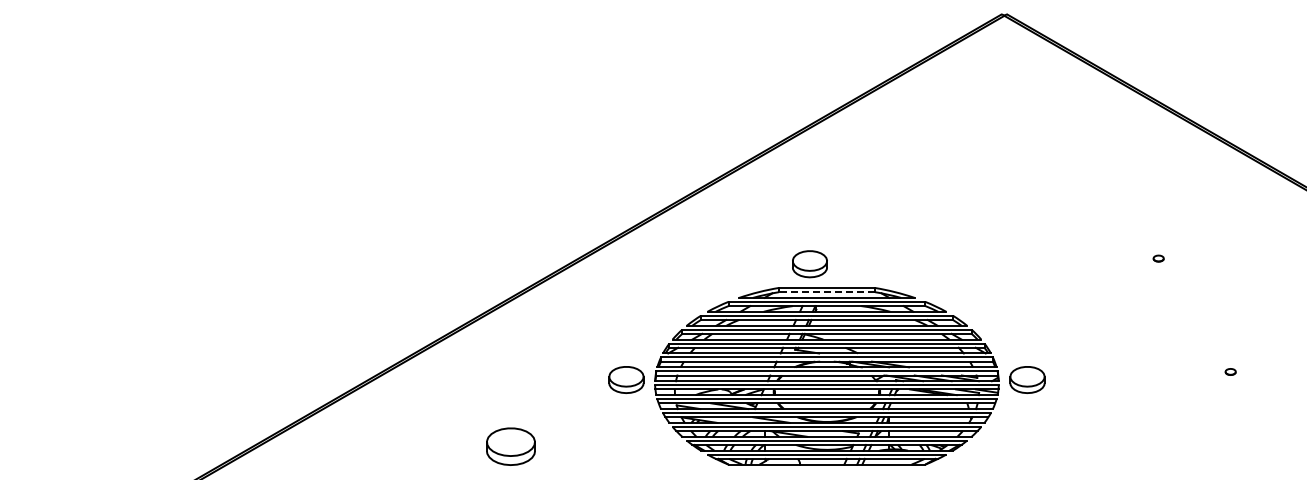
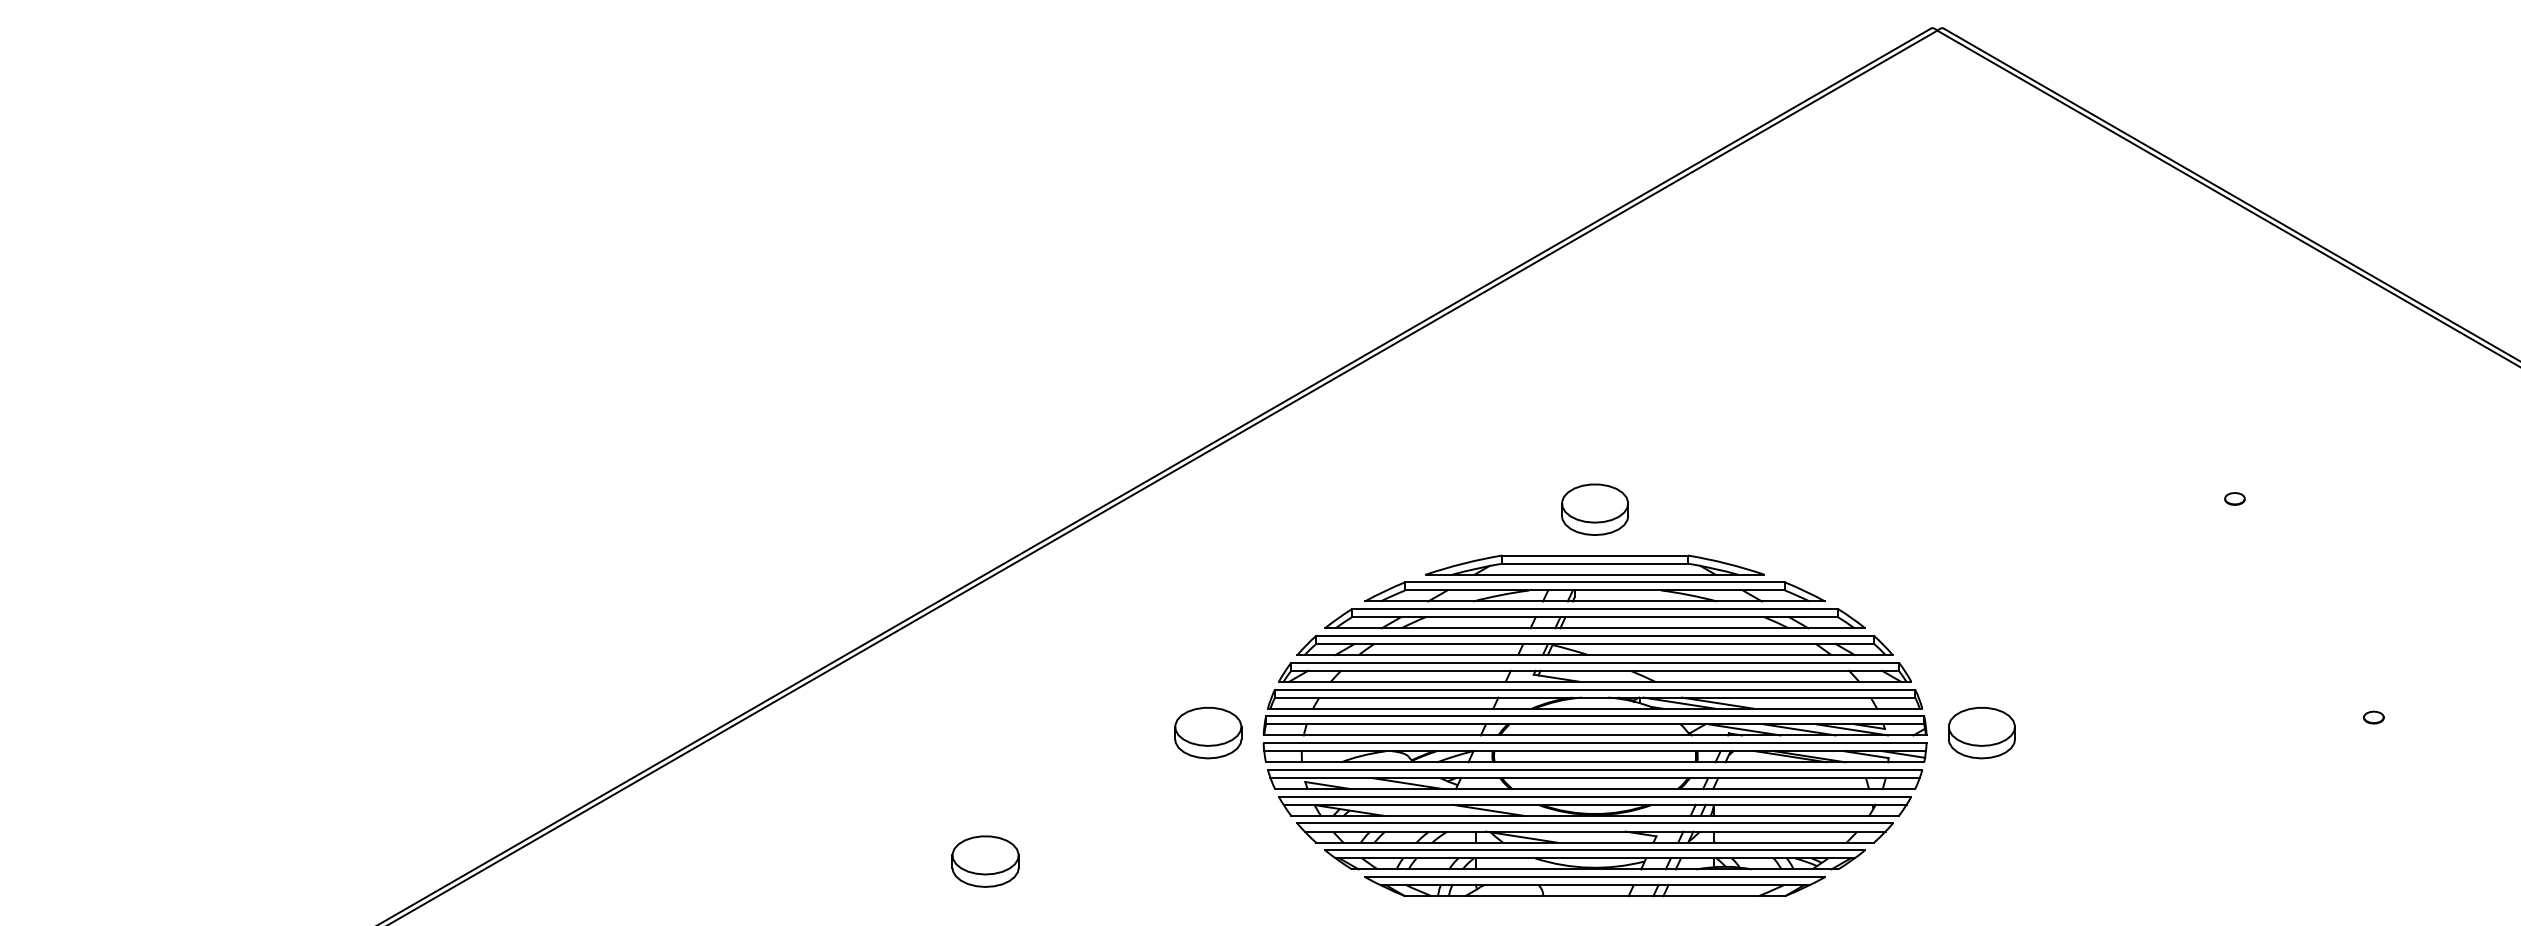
part: (809, 264) -> (1594, 510), moved
line: (826, 292) -> (1594, 564), dashed -> solid
part: (510, 446) -> (984, 861), size x0.71

